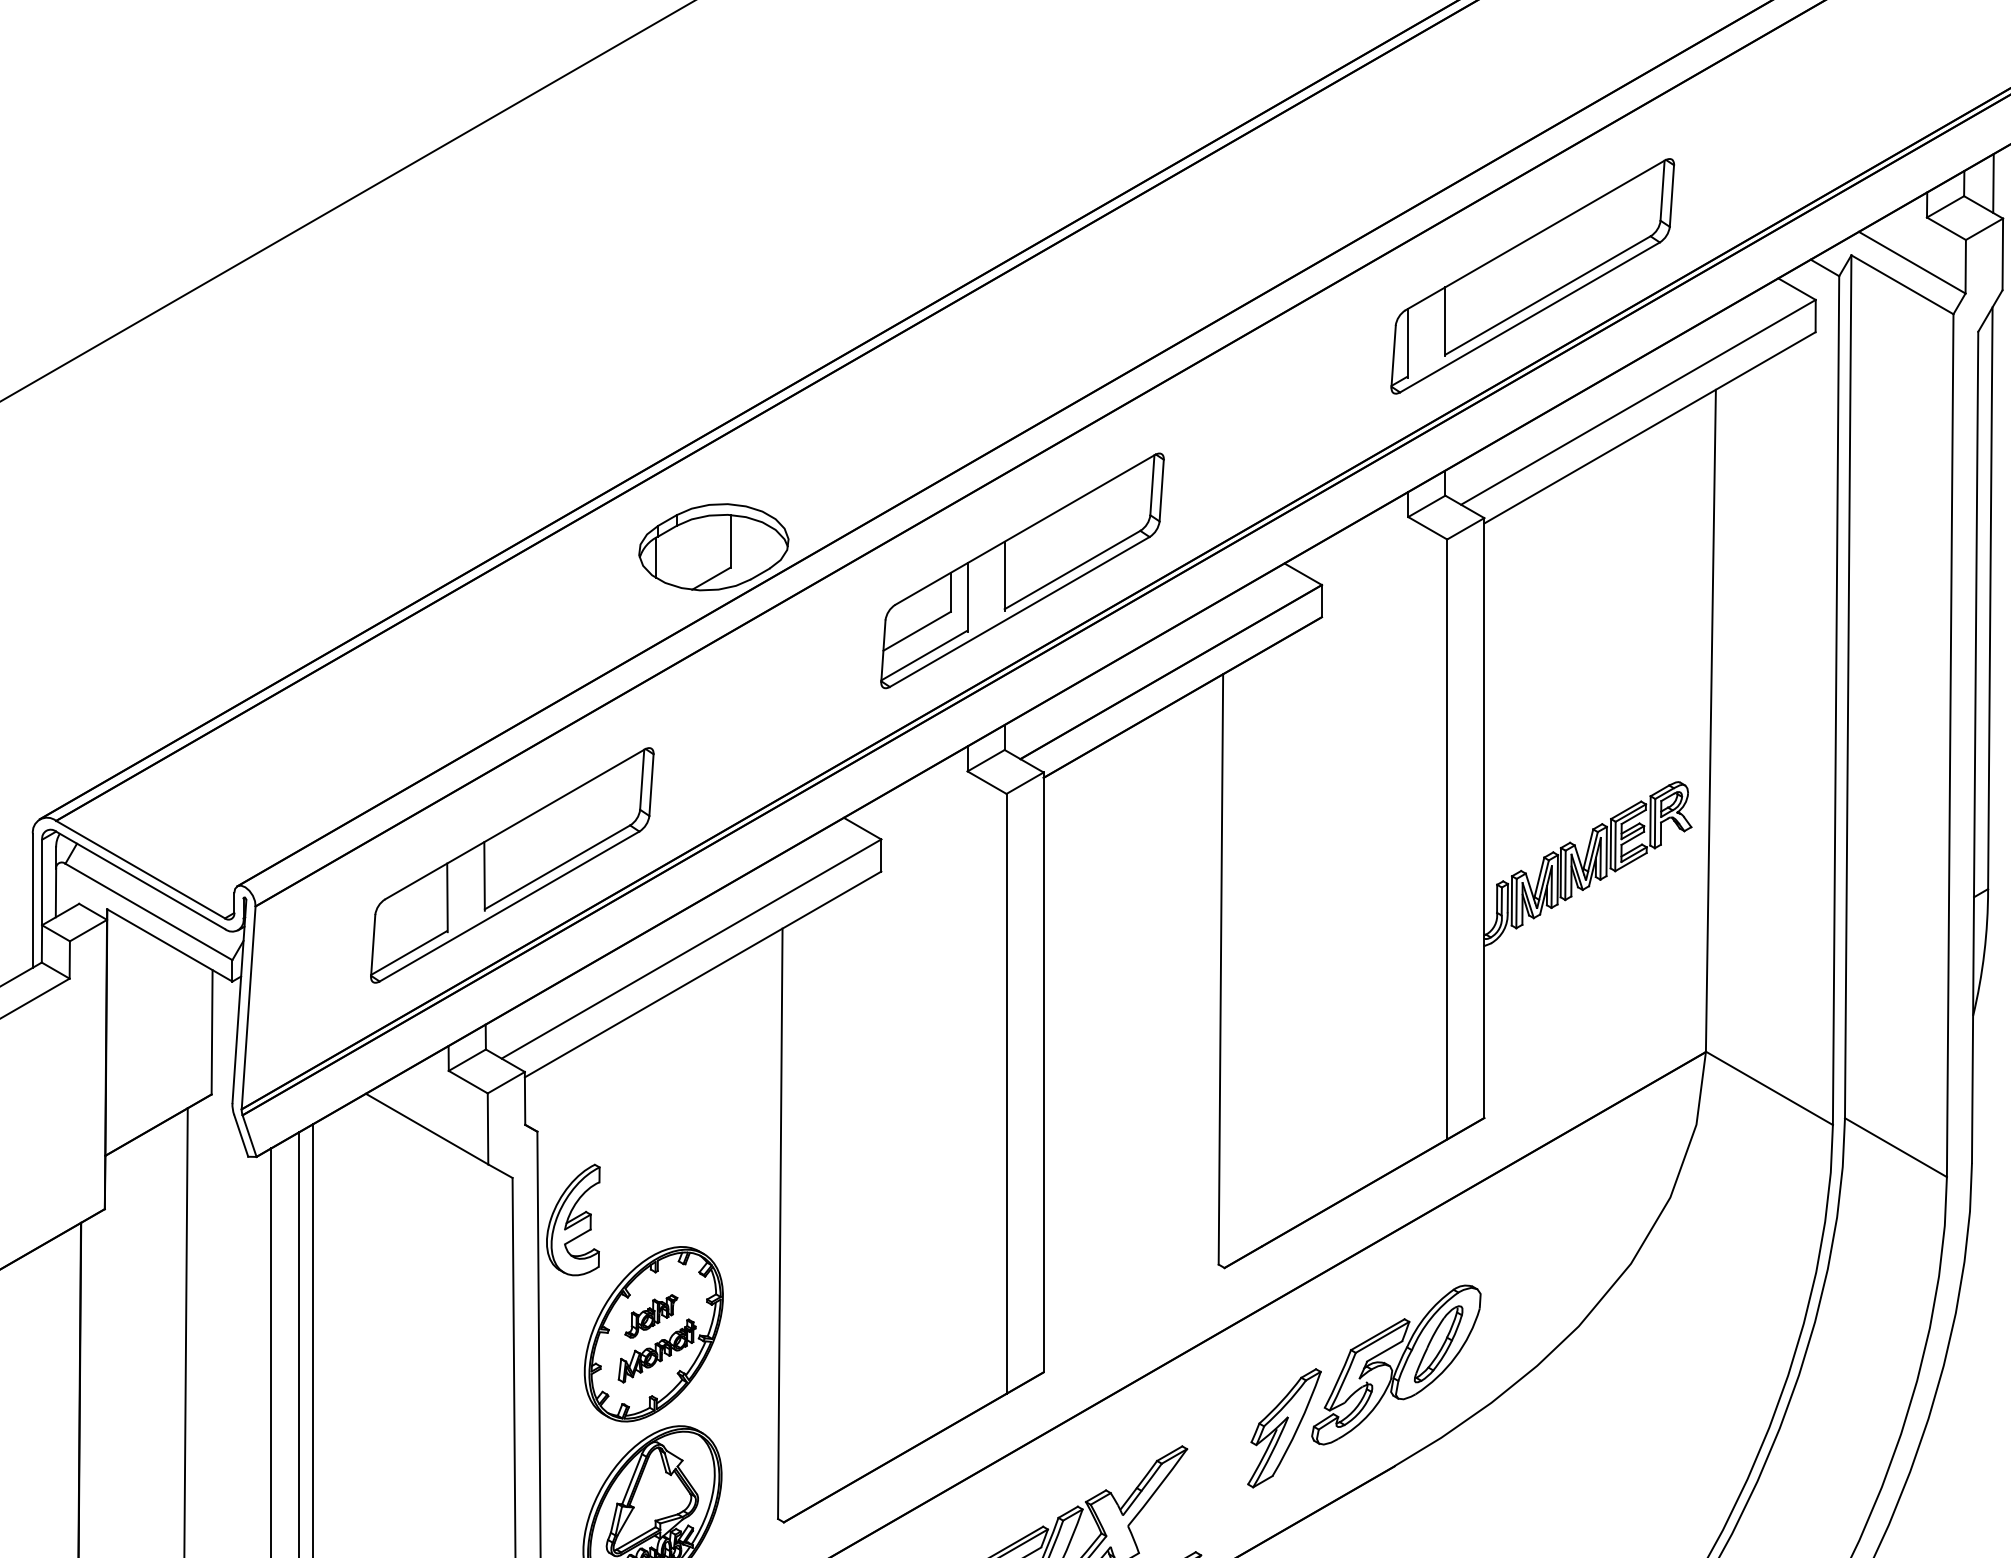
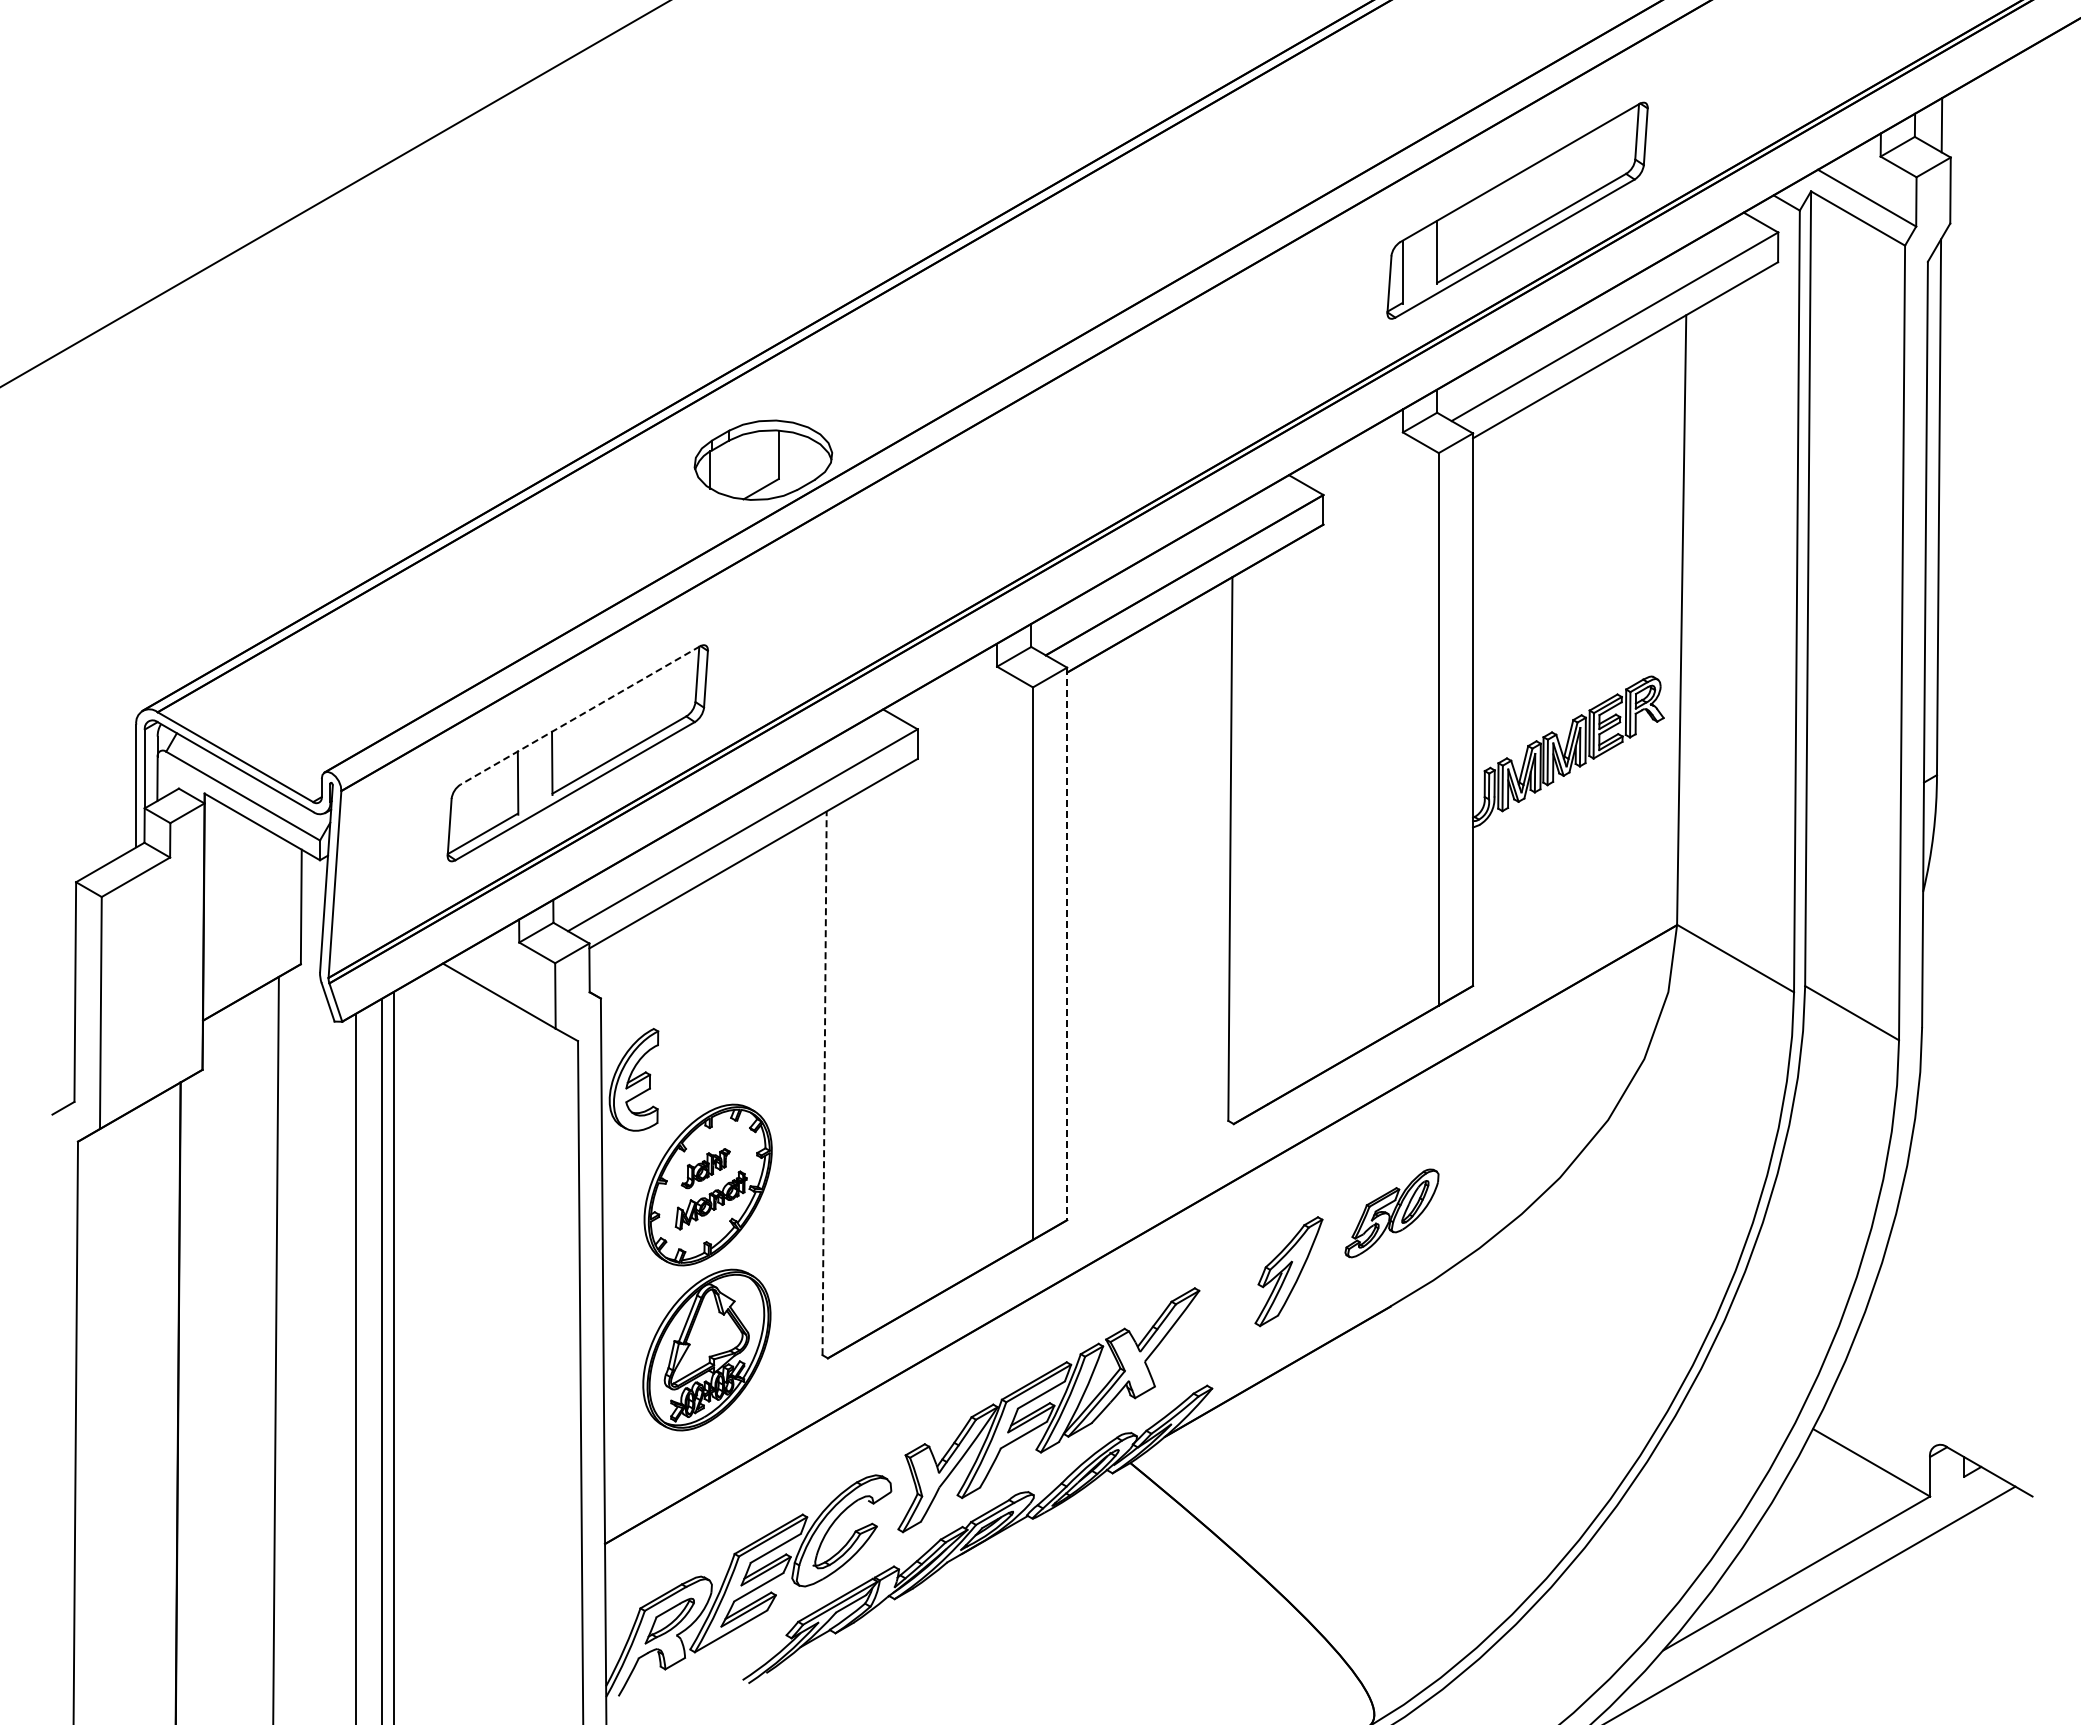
part: (1022, 570) -> (1047, 481), removed
line: (514, 824) -> (579, 715), solid -> dashed
line: (1044, 1073) -> (1067, 944), solid -> dashed
line: (780, 1223) -> (824, 1083), solid -> dashed
part: (1395, 1365) -> (1391, 1213), size x0.6

